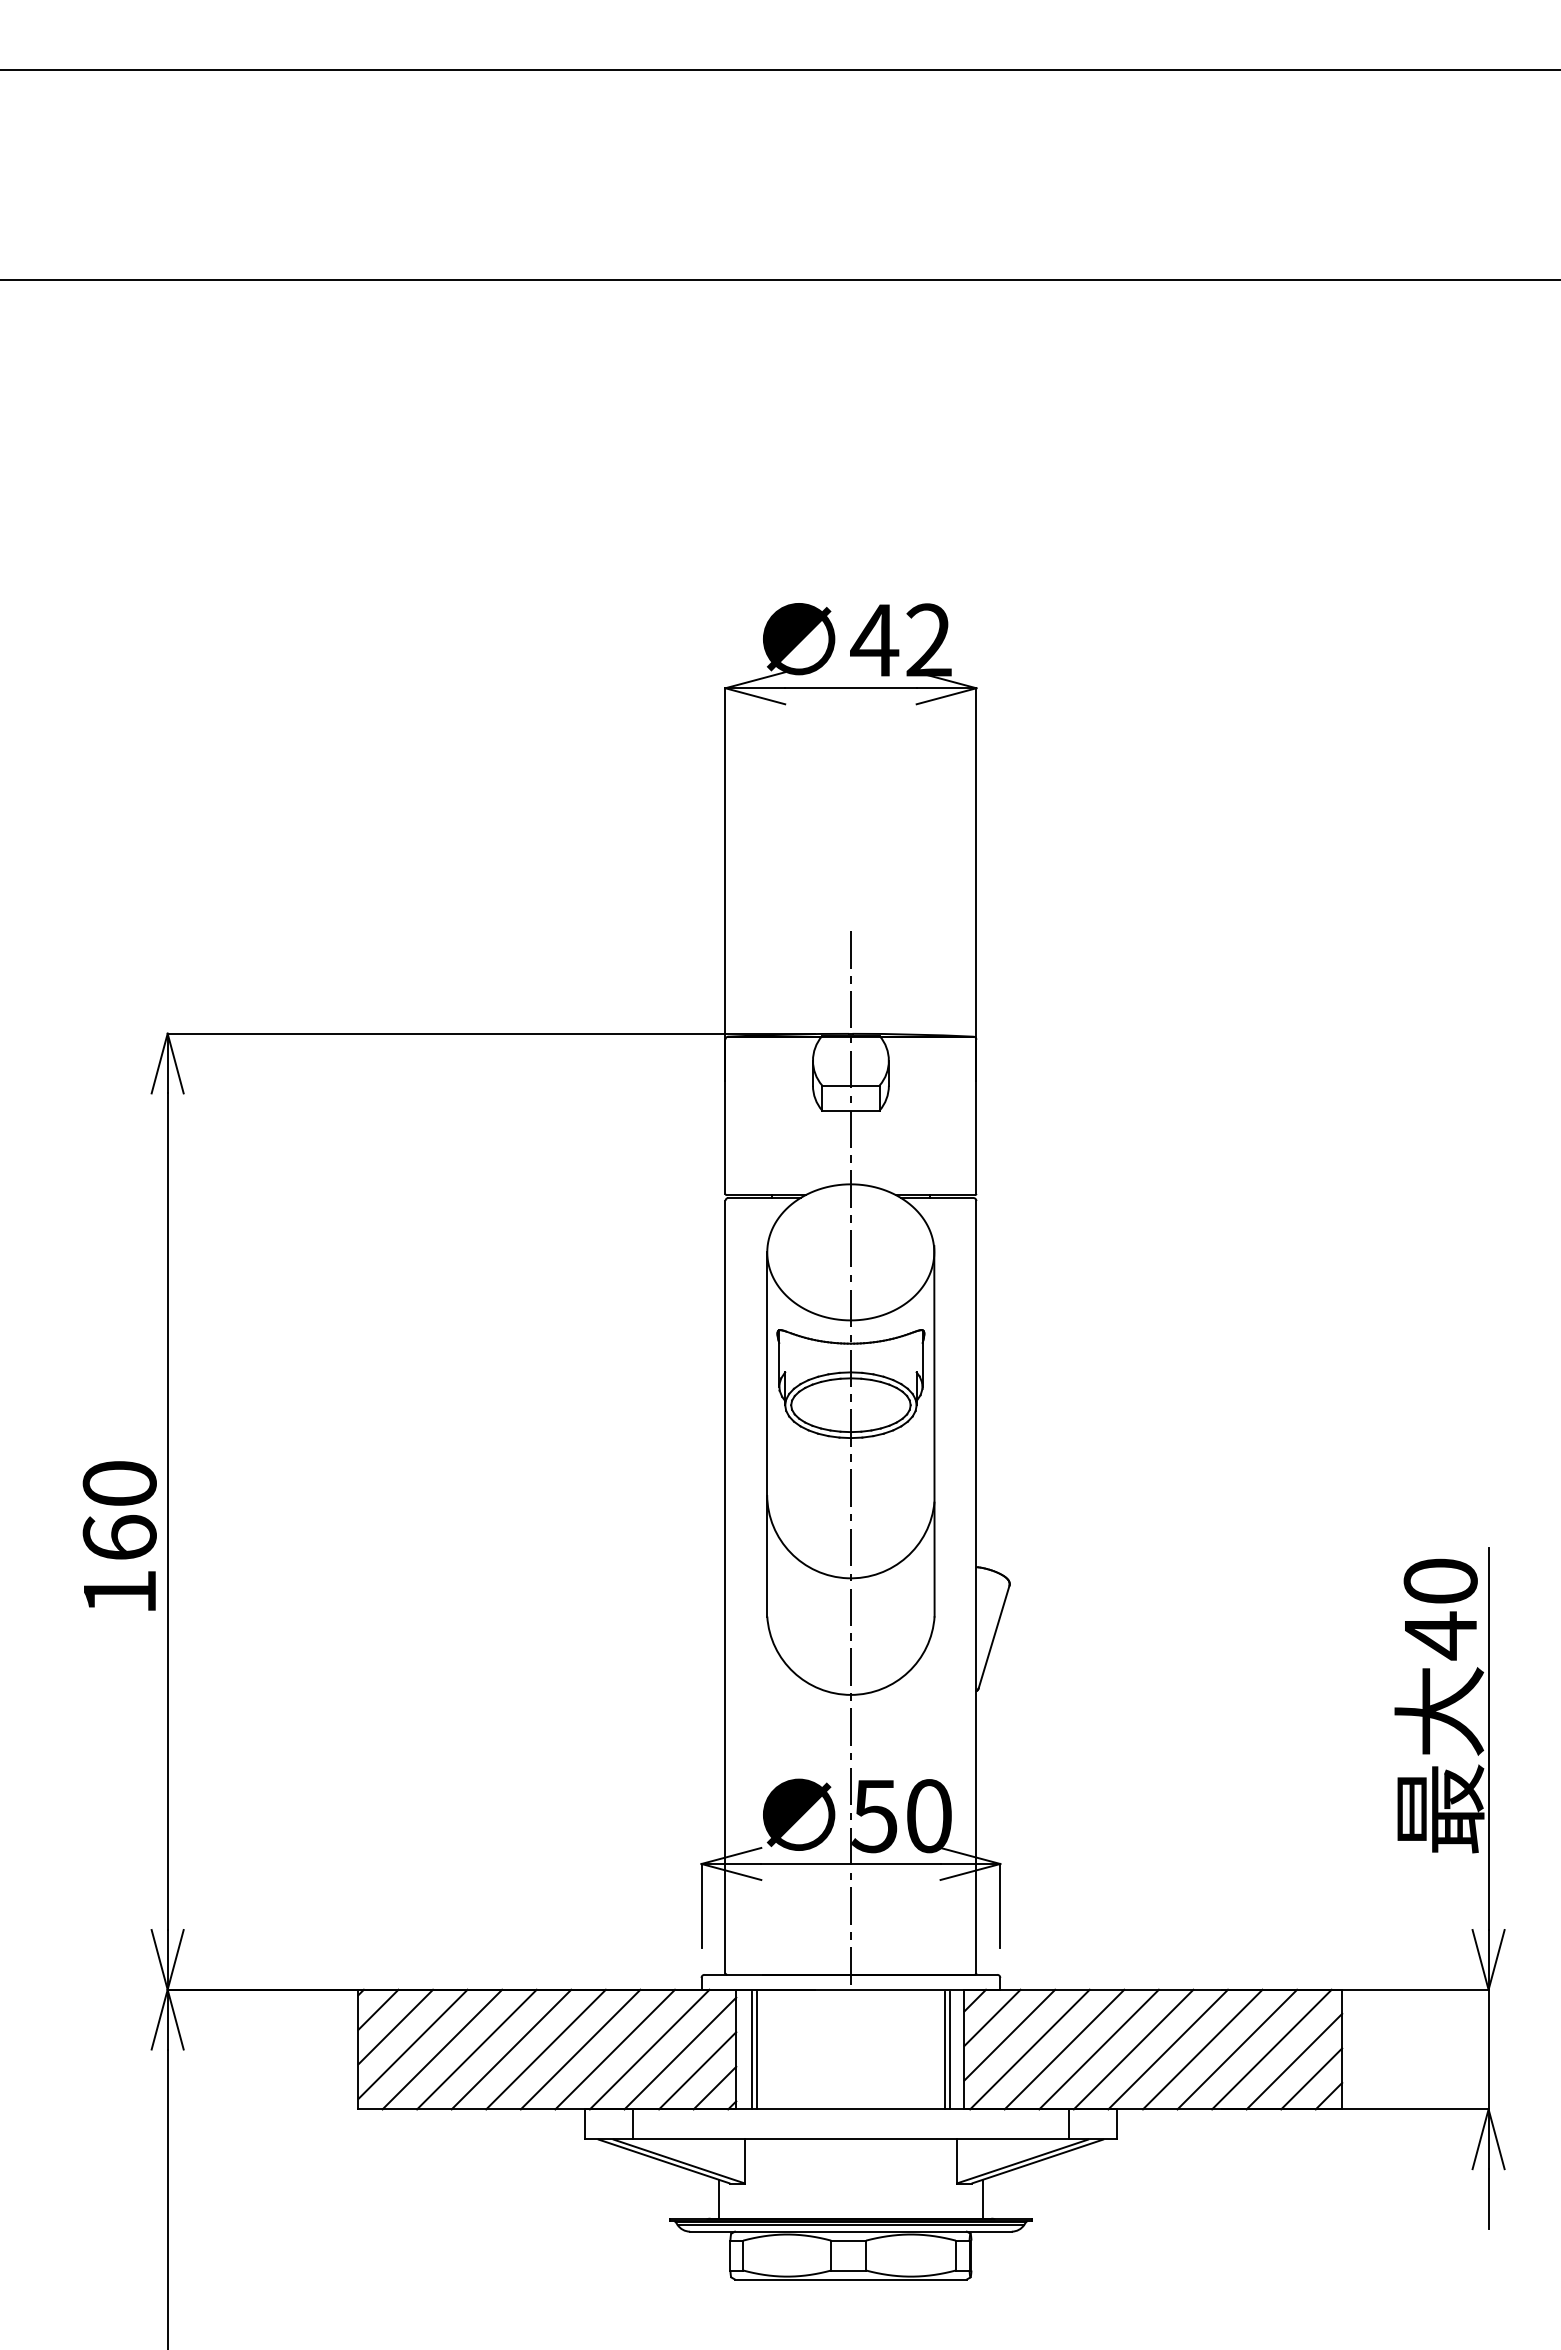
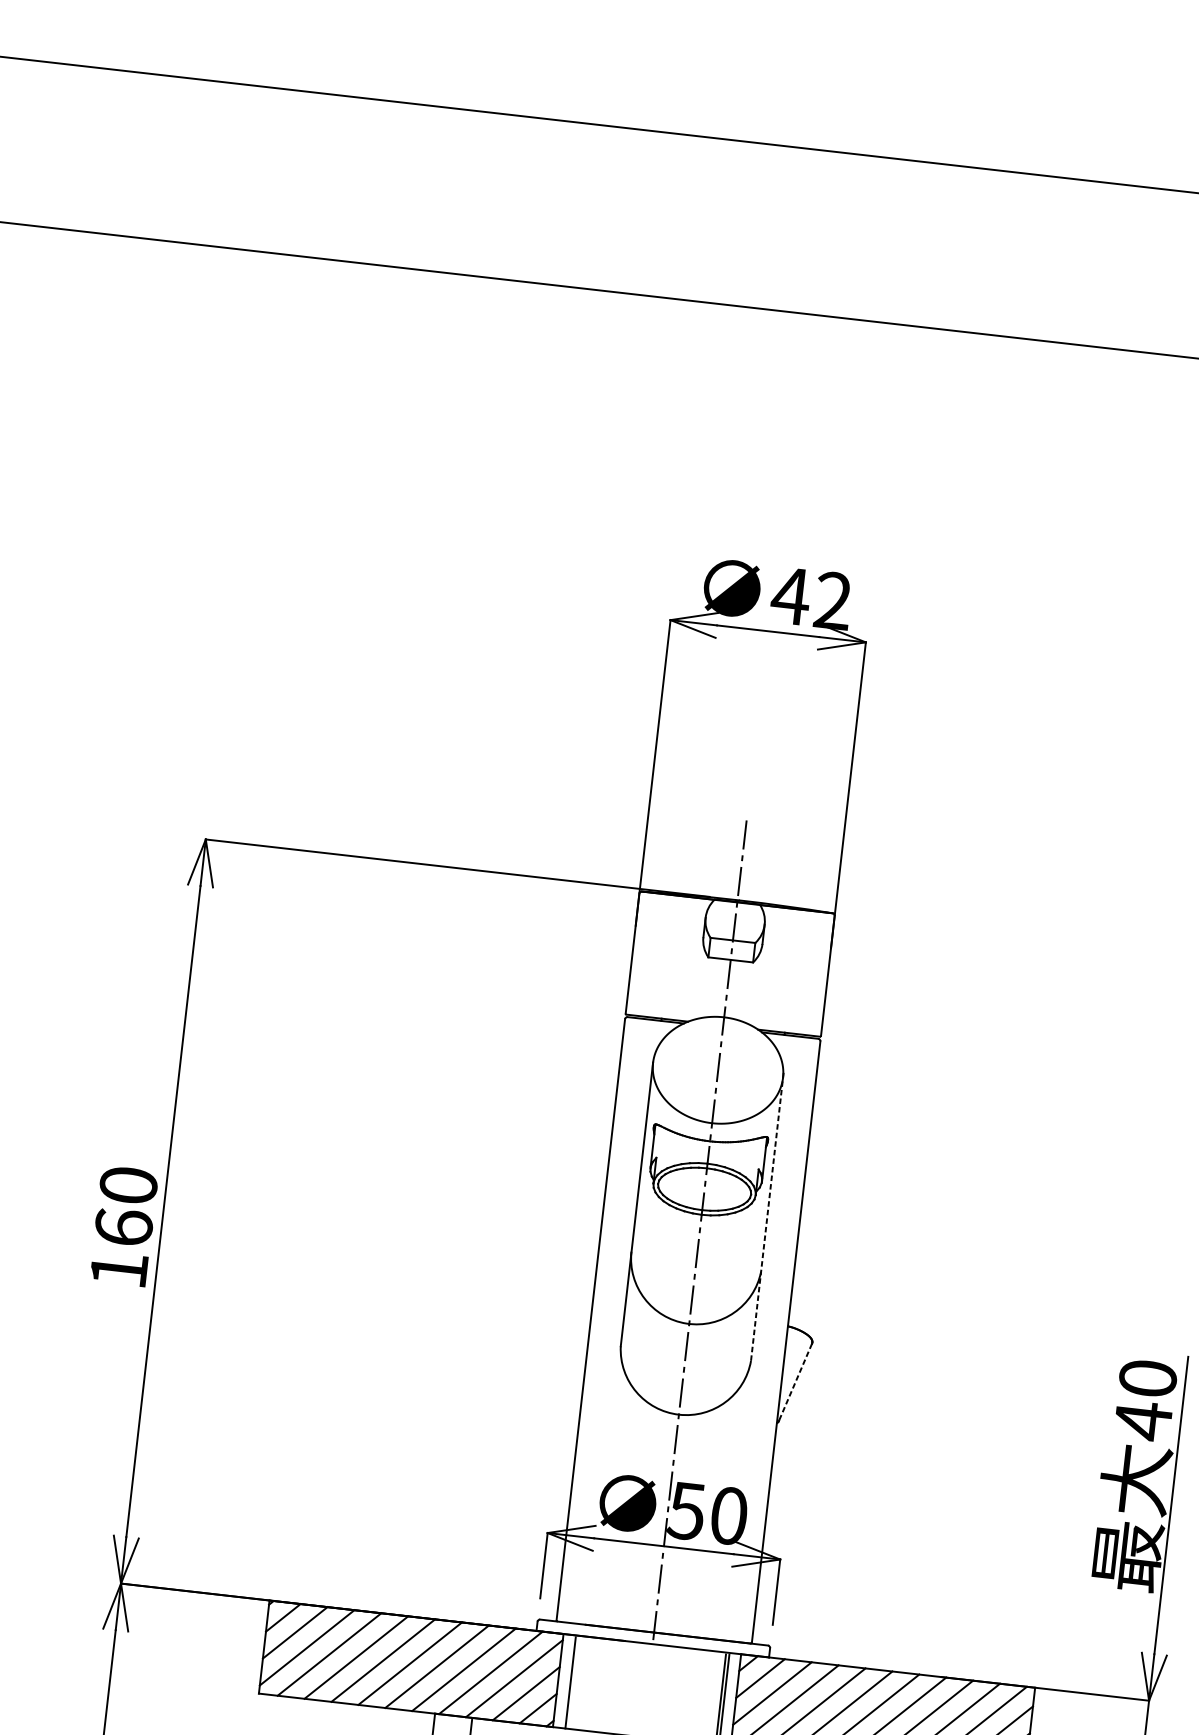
line: (934, 1431) -> (767, 1217), solid -> dashed
line: (993, 1637) -> (794, 1382), solid -> dashed
line: (756, 2050) -> (573, 1683), removed

